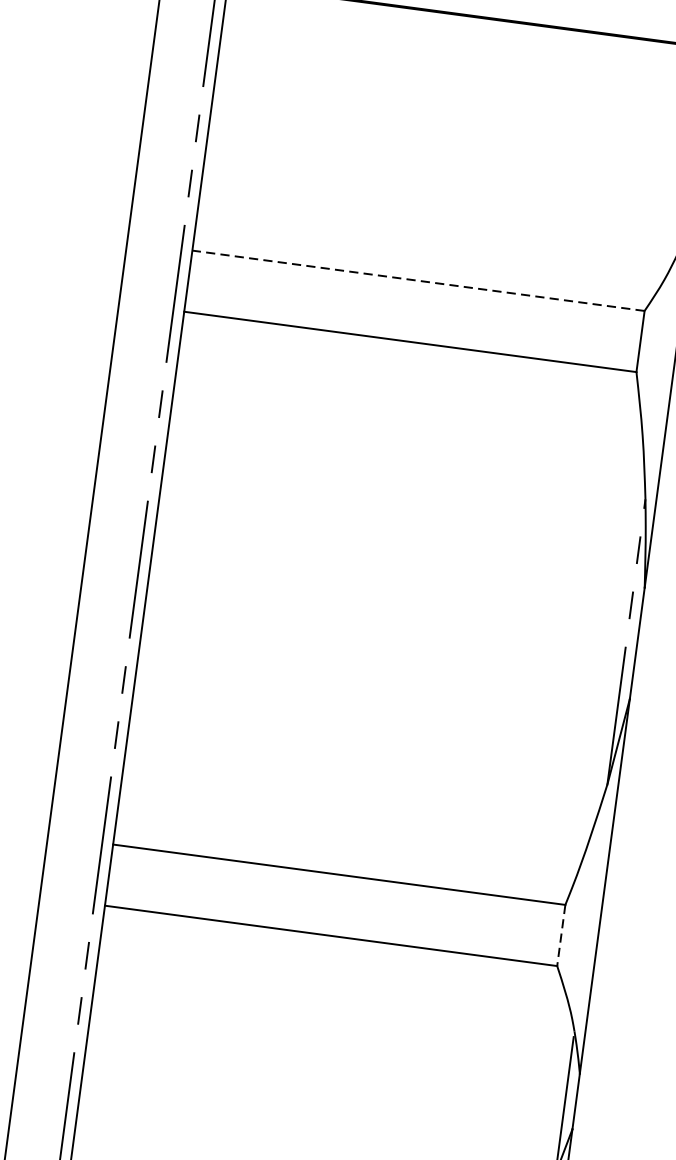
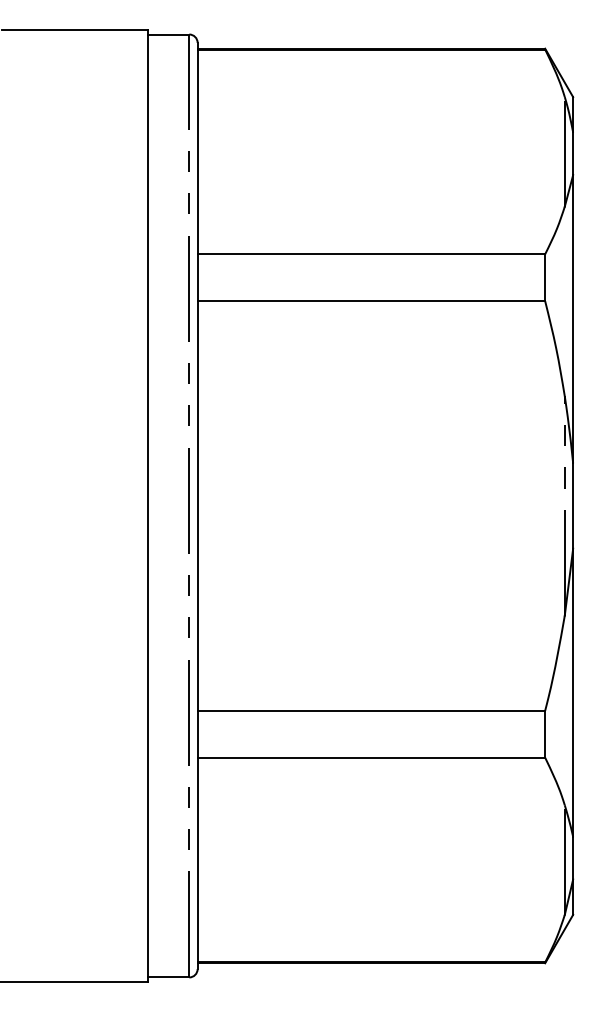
line: (418, 281) -> (371, 254), dashed -> solid
line: (561, 935) -> (545, 734), dashed -> solid

